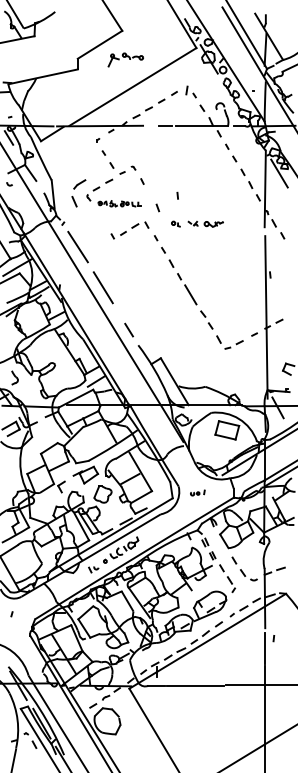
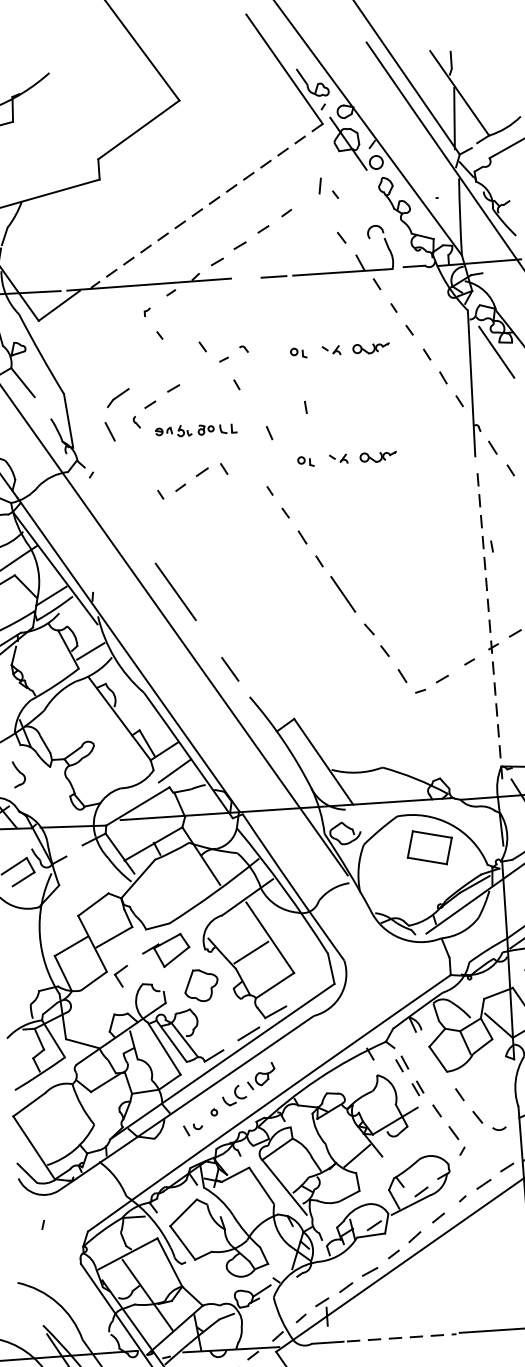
part: (125, 59) -> (189, 154), removed
line: (132, 87) -> (206, 207), solid -> dashed
part: (190, 91) -> (327, 187), moved
part: (197, 166) -> (339, 349), added
part: (122, 168) -> (223, 351), moved
part: (129, 230) -> (191, 481), moved
line: (77, 246) -> (121, 516), removed
line: (266, 317) -> (490, 627), solid -> dashed
part: (197, 492) -> (380, 969), removed
line: (195, 685) -> (401, 1337), solid -> dashed

